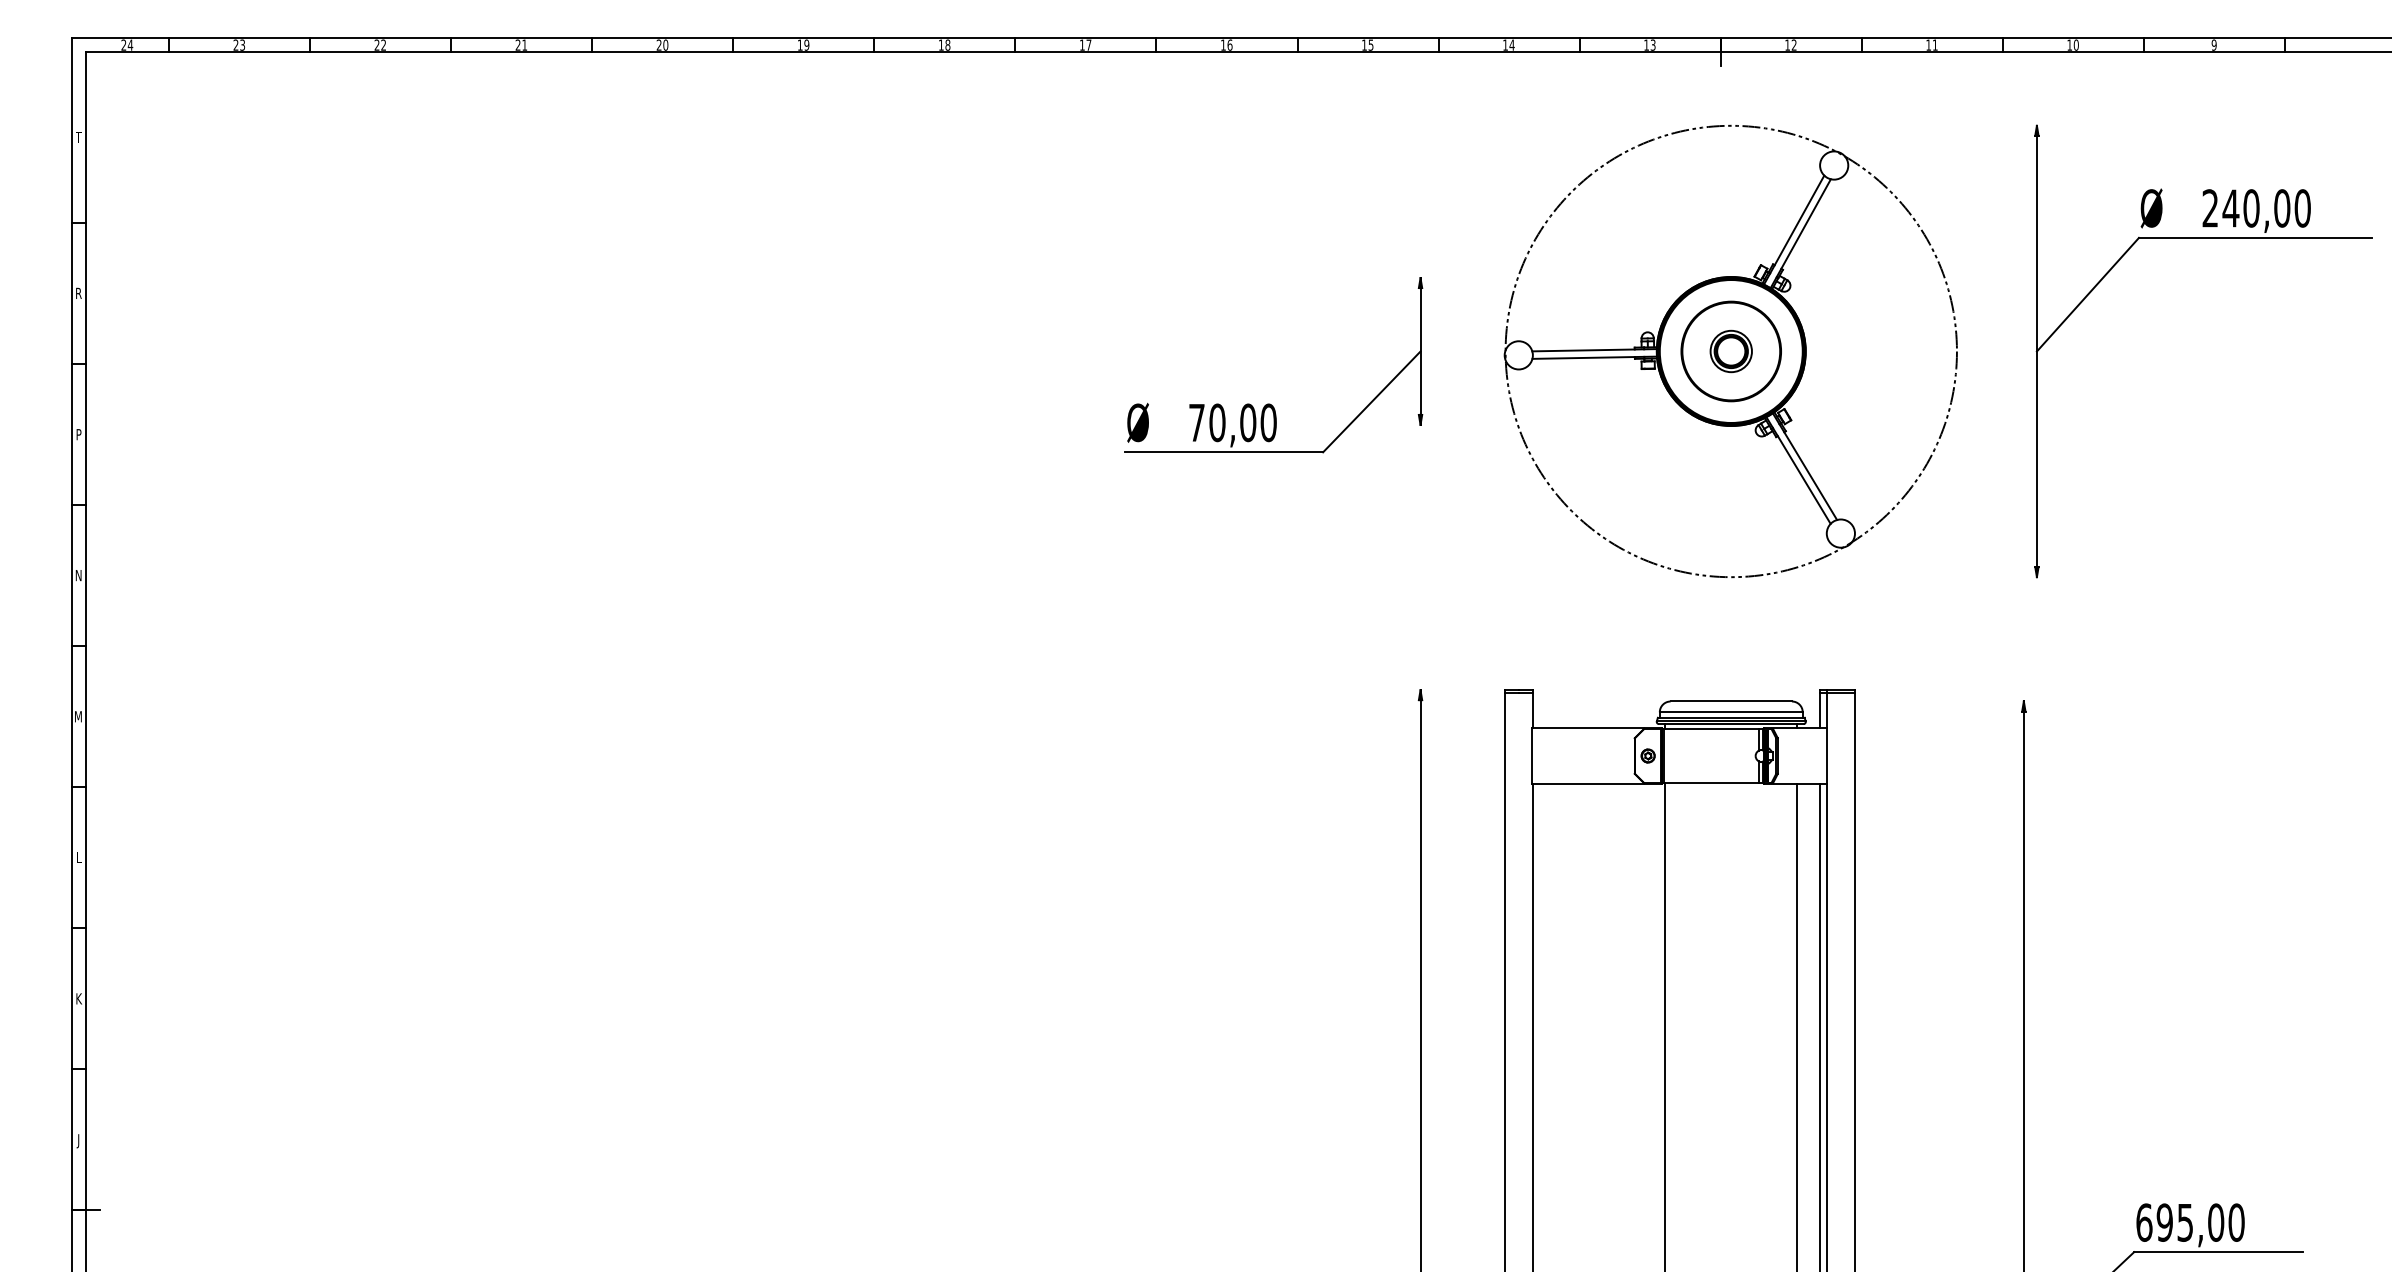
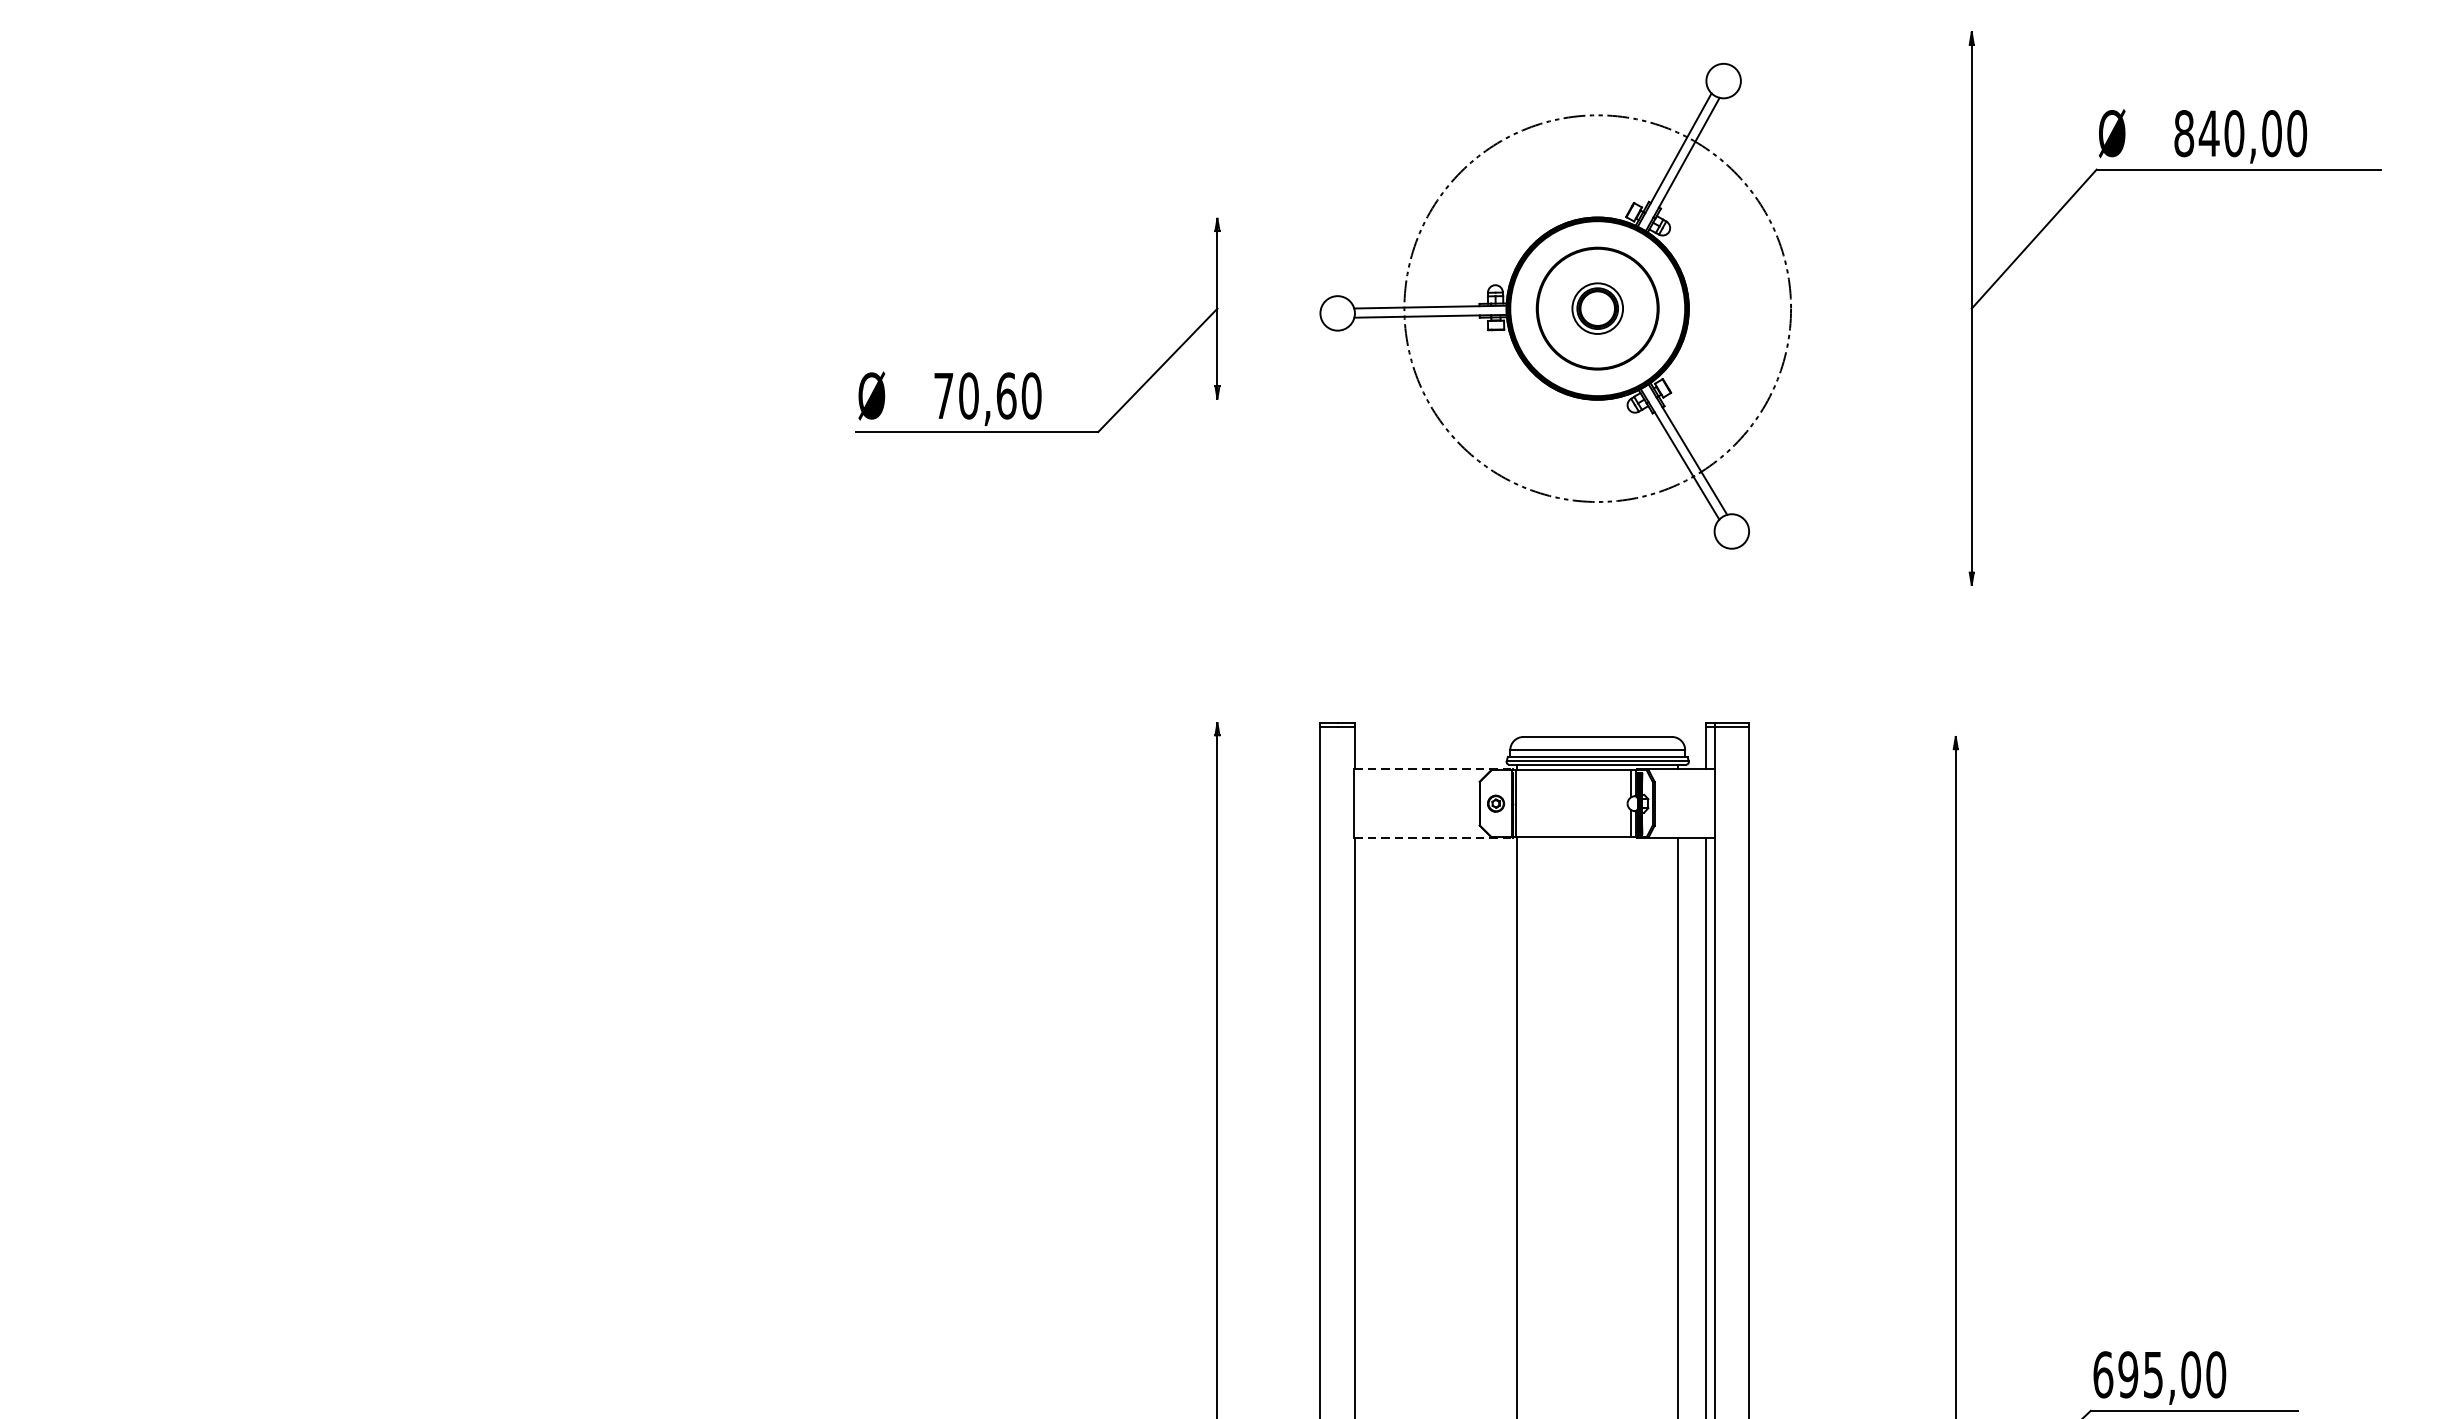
text: (2210, 208) -> (2184, 133), 240,00 -> 840,00
circle: (1730, 351) -> (1596, 308), size x0.7
text: (1248, 422) -> (1006, 395), 70,00 -> 70,60
line: (1597, 727) -> (1434, 768), solid -> dashed
line: (1597, 784) -> (1434, 838), solid -> dashed

